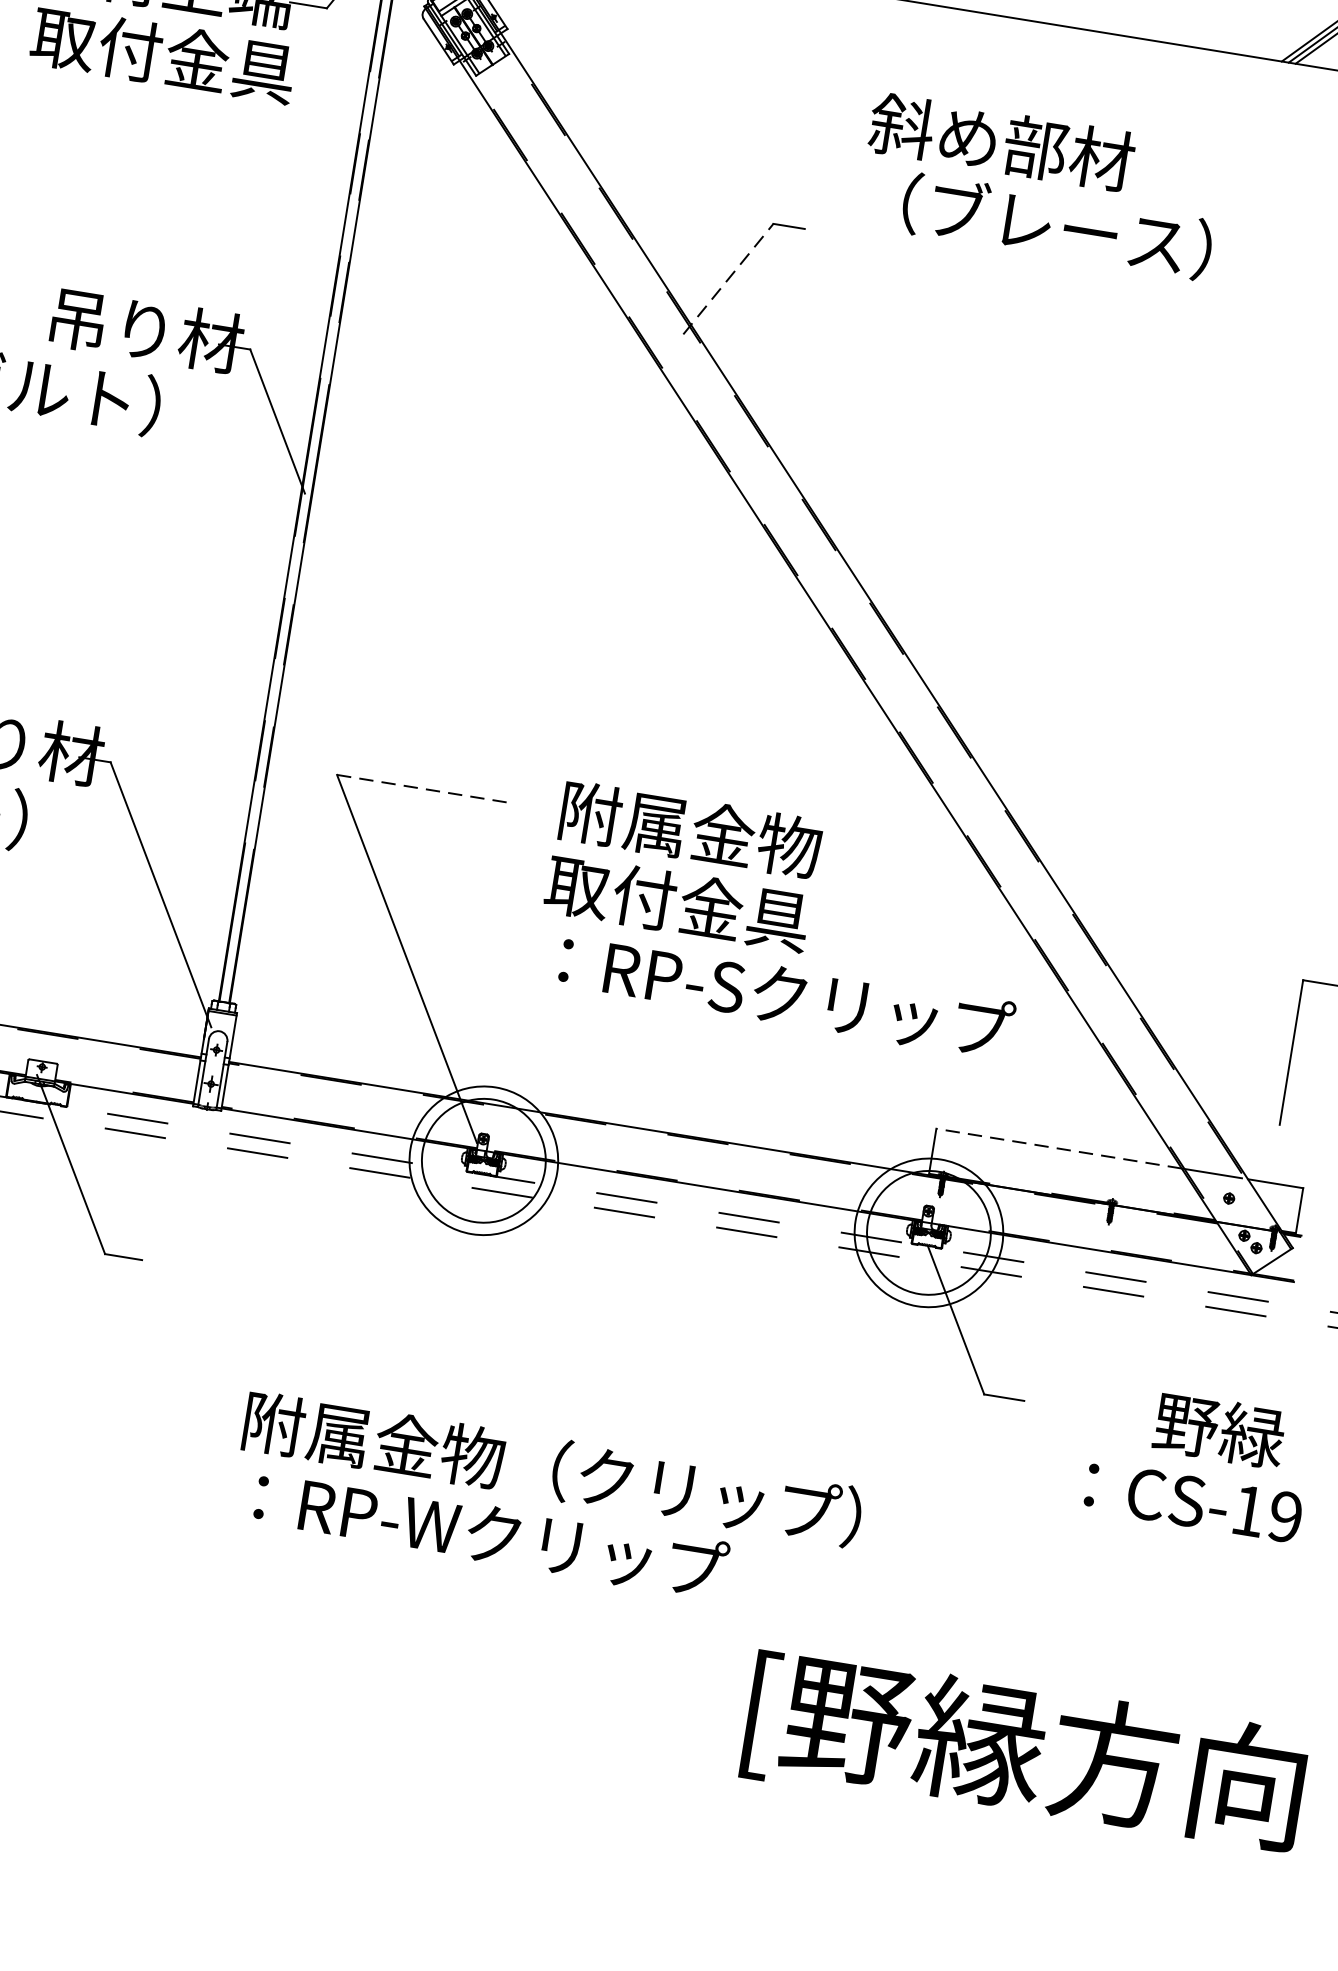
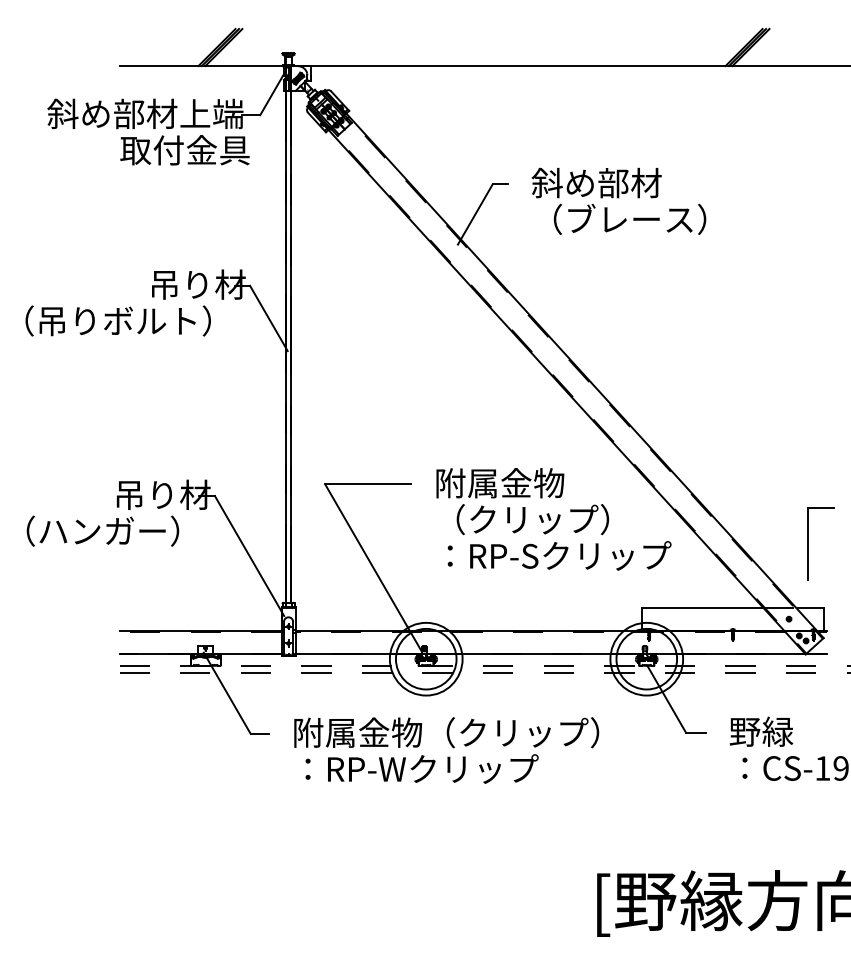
text: (1040, 184) -> (618, 200), moved
line: (728, 279) -> (475, 214), dashed -> solid
line: (424, 789) -> (368, 484), dashed -> solid
text: (721, 909) -> (521, 519), 取付金具 -> （クリップ）
line: (1060, 1149) -> (703, 608), dashed -> solid
text: (1219, 1429) -> (761, 731), moved
text: (546, 1505) -> (446, 750), moved

